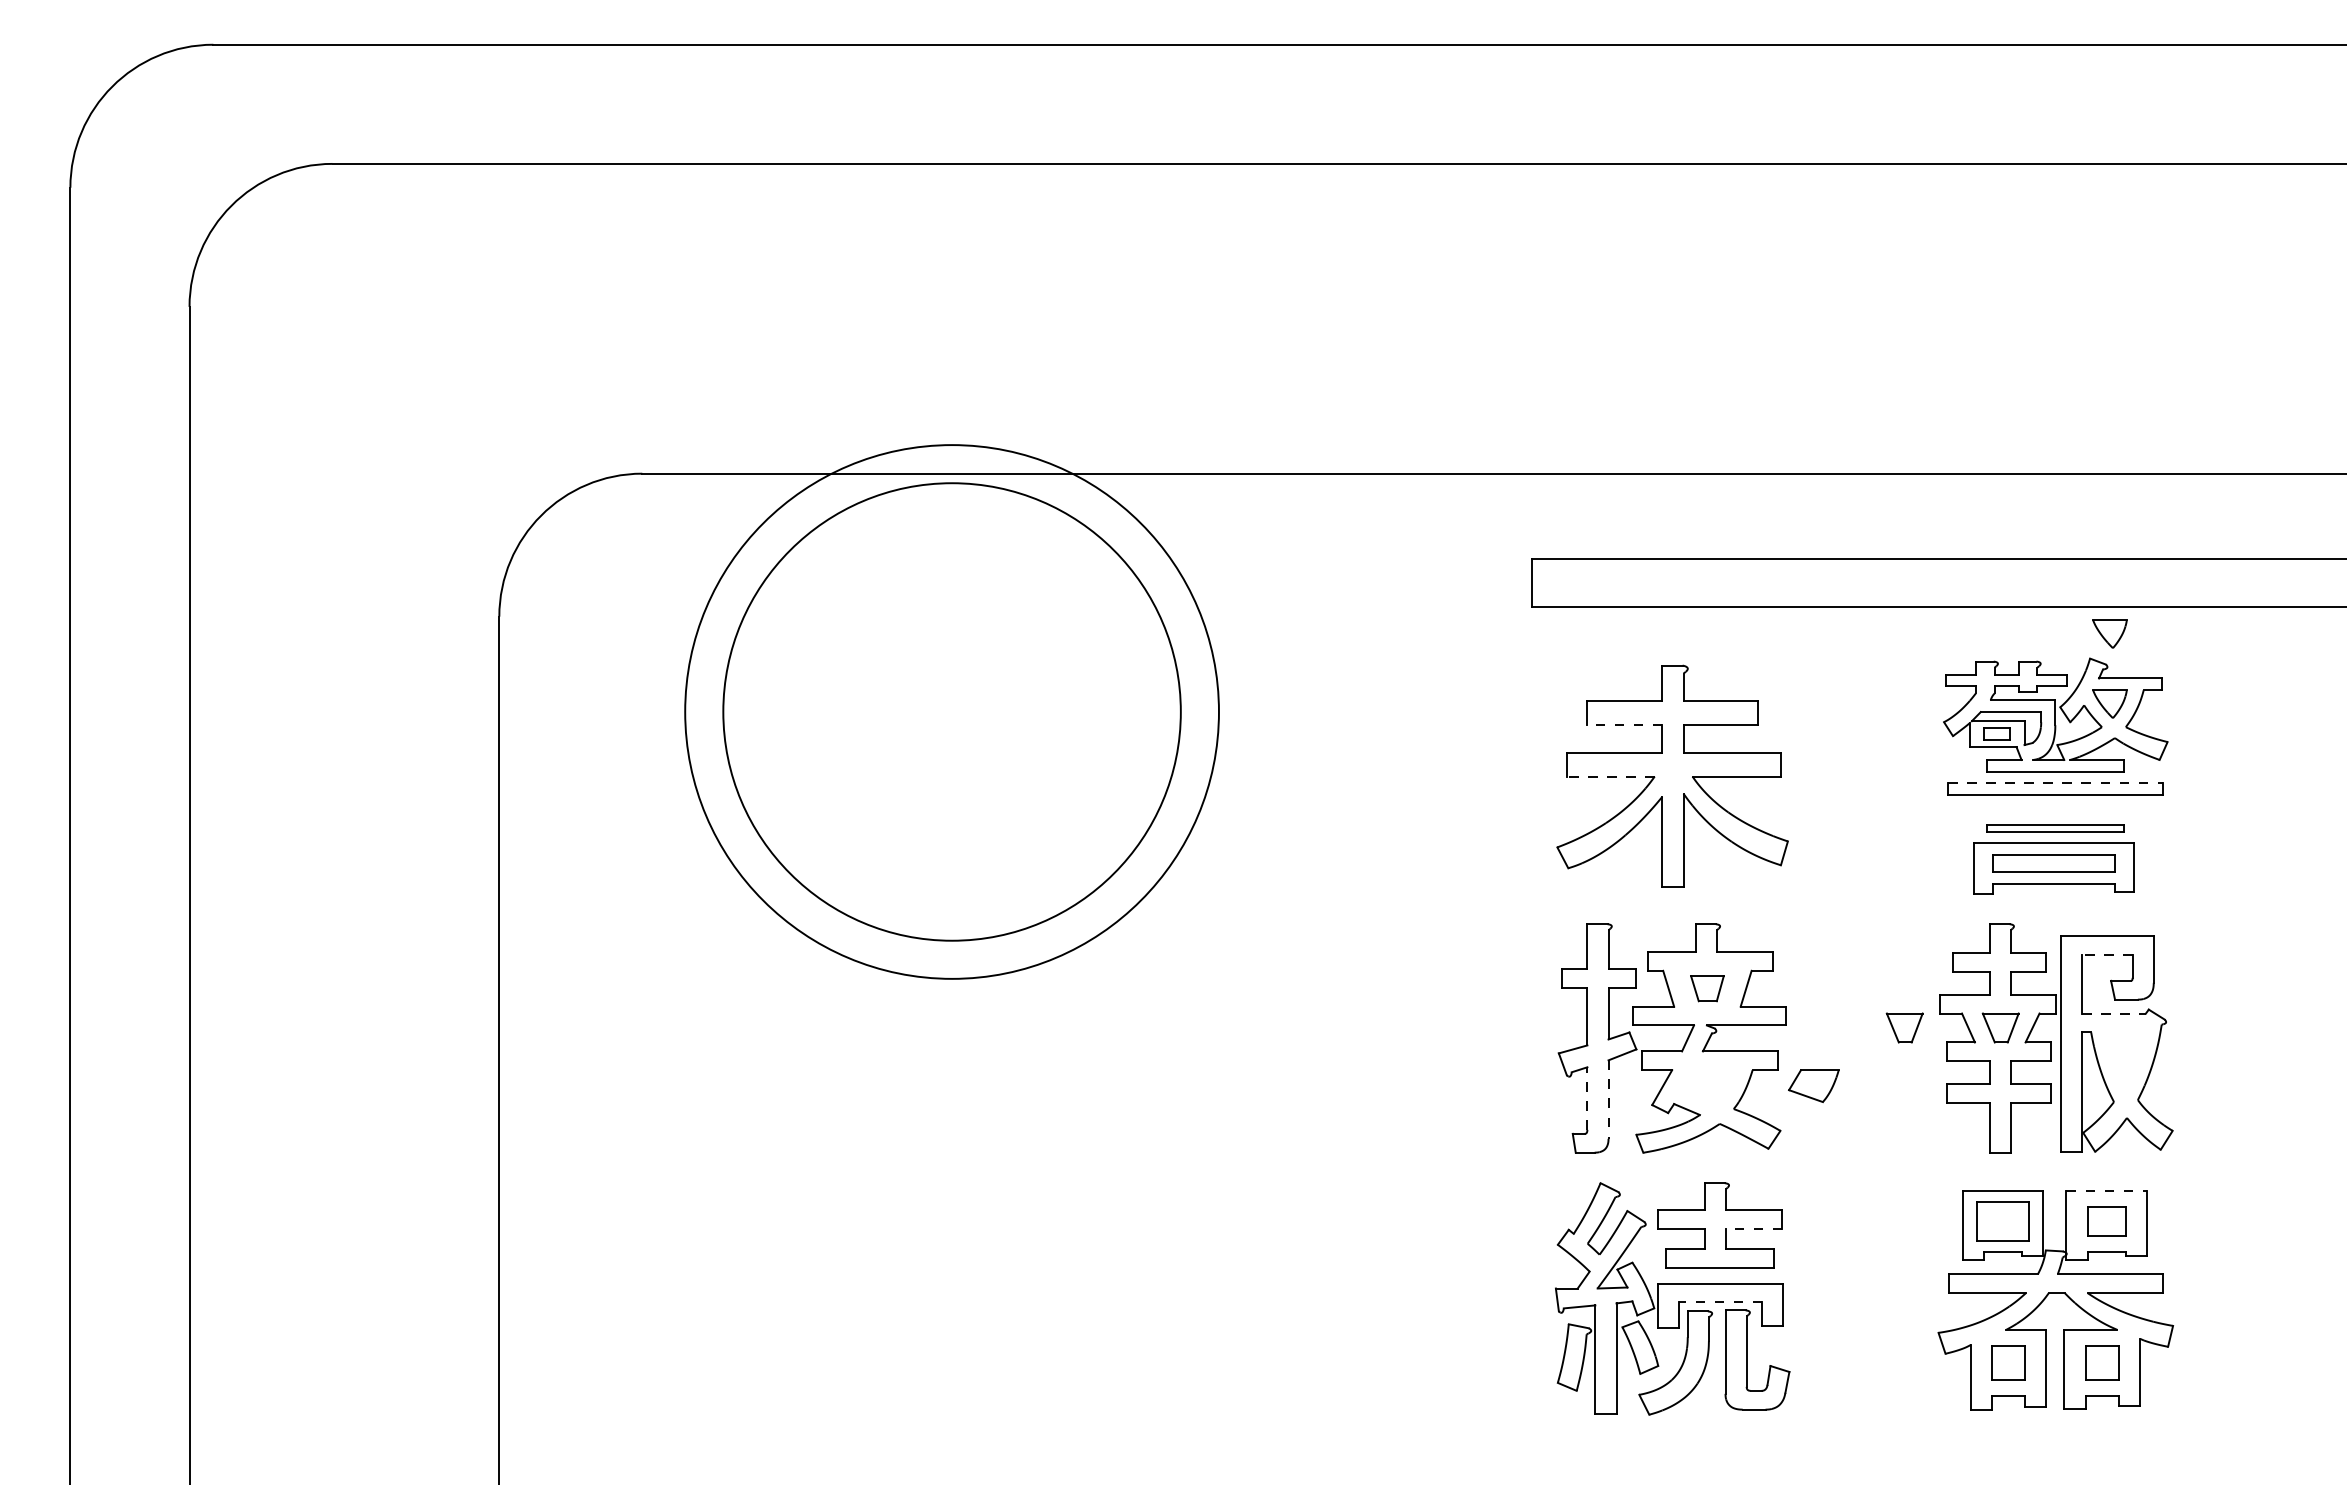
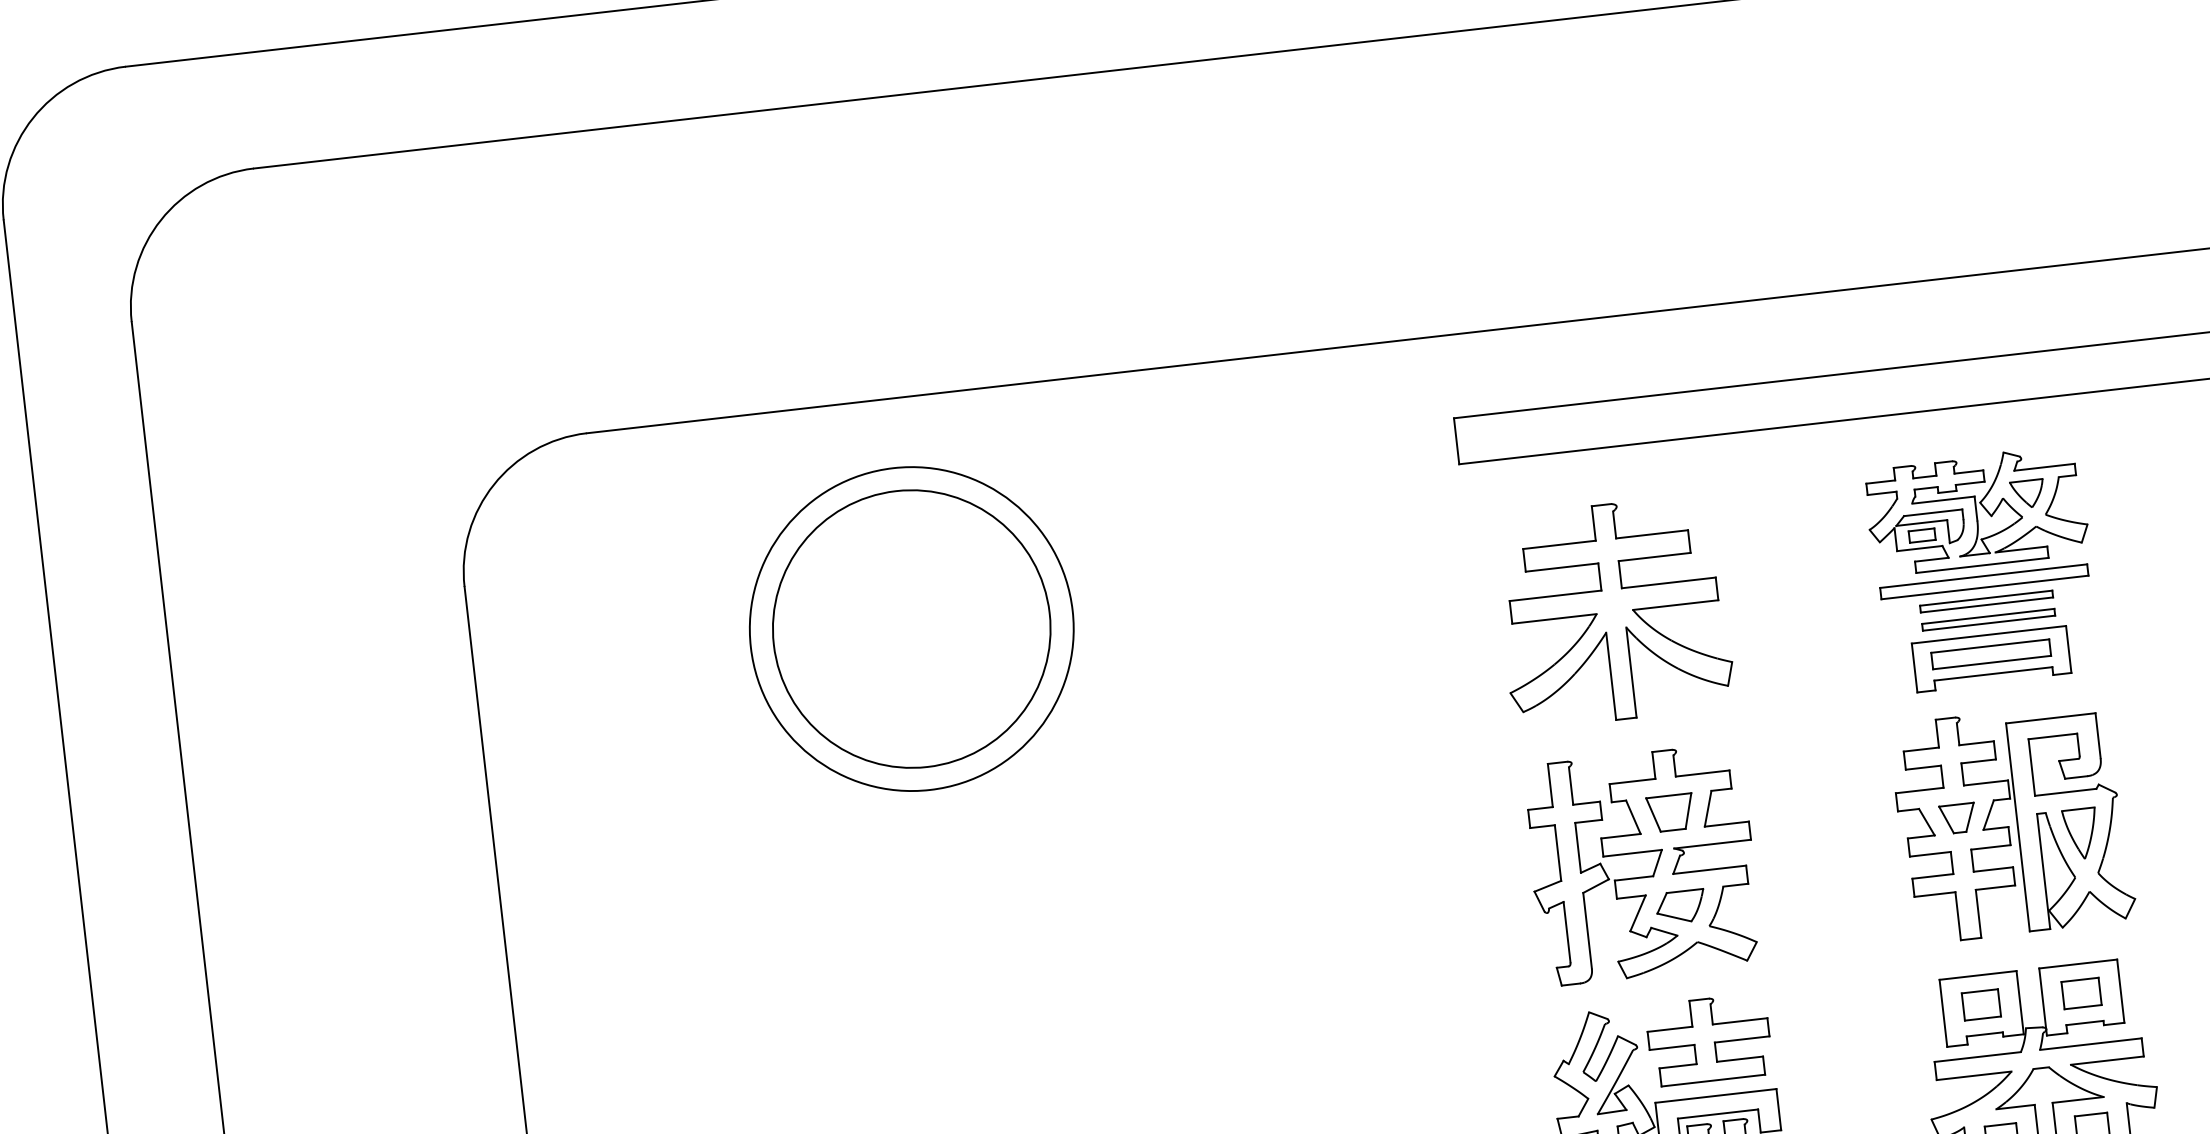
part: (2109, 633) -> (2019, 426), removed
circle: (951, 711) -> (911, 628), size x0.62
circle: (952, 711) -> (912, 628), size x0.62
line: (1624, 724) -> (1561, 567), dashed -> solid
line: (1611, 776) -> (1554, 618), dashed -> solid
line: (2055, 782) -> (1983, 575), dashed -> solid
part: (2055, 809) -> (1986, 601), added
line: (2106, 954) -> (2051, 736), dashed -> solid
part: (1707, 988) -> (1670, 812), size x1.43
line: (2114, 1013) -> (2066, 792), dashed -> solid
part: (1904, 1027) -> (1865, 828), removed
part: (2124, 1057) -> (2080, 833), added
part: (1813, 1085) -> (1680, 906), moved
line: (1587, 1098) -> (1567, 932), dashed -> solid
line: (1608, 1100) -> (1587, 931), dashed -> solid
line: (2107, 1190) -> (2078, 963), dashed -> solid
part: (2002, 1221) -> (1980, 1005), size x0.71
line: (1753, 1228) -> (1741, 1039), dashed -> solid
line: (1720, 1302) -> (1717, 1114), dashed -> solid

